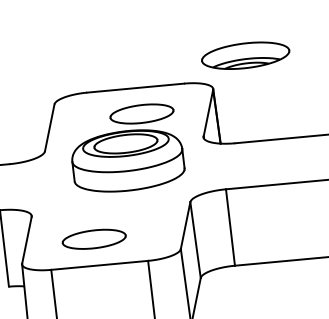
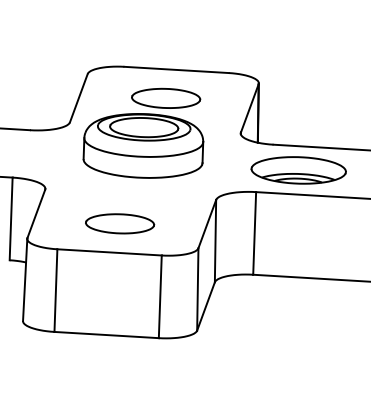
part: (245, 55) -> (298, 170), moved
part: (125, 148) -> (143, 132), moved
part: (94, 238) -> (120, 223), moved

